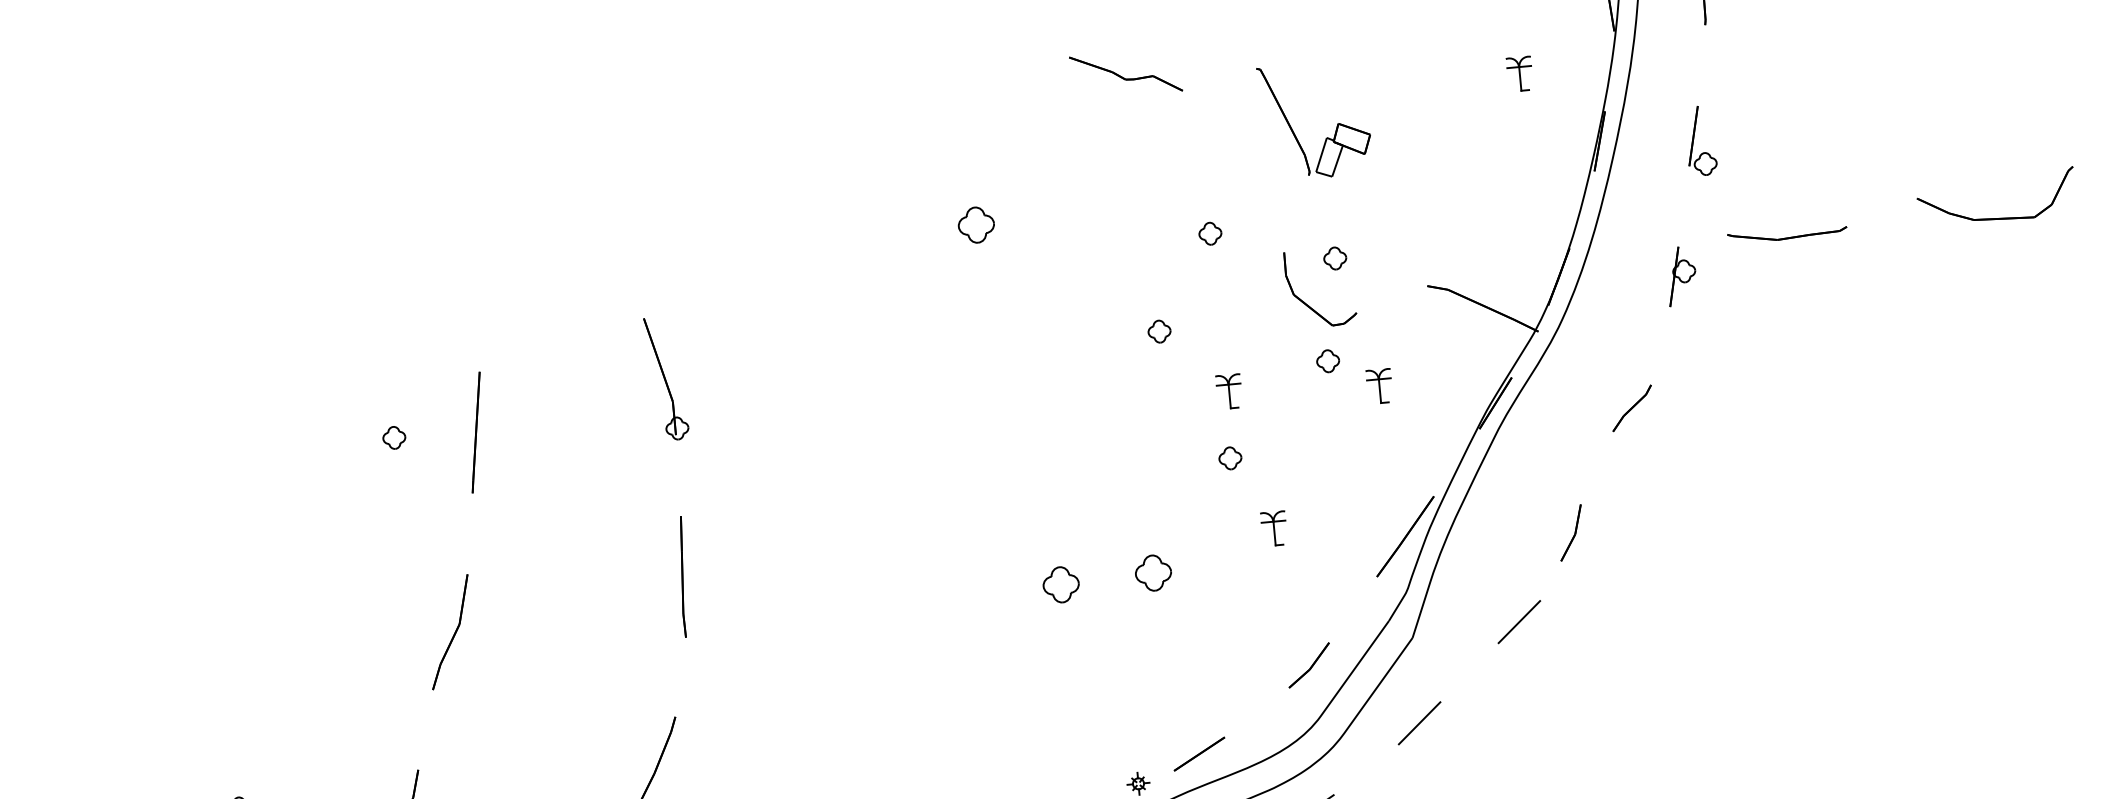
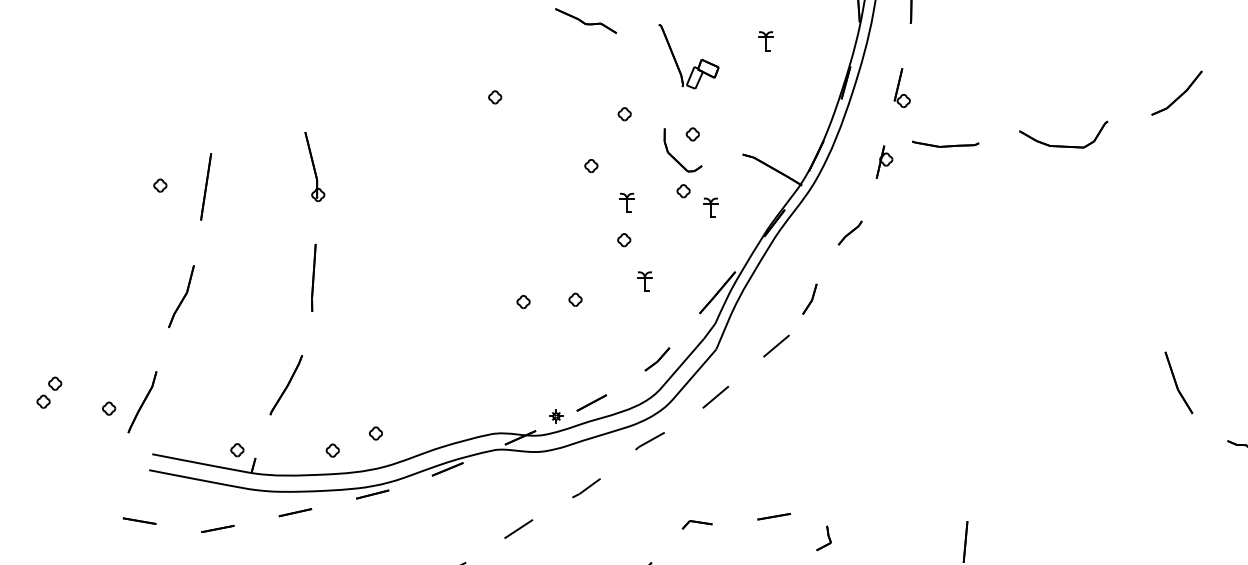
part: (1518, 74) -> (765, 41), moved
part: (977, 225) -> (495, 97), size x0.62
part: (1153, 572) -> (575, 299), size x0.62
part: (1061, 586) -> (523, 302), size x0.62

